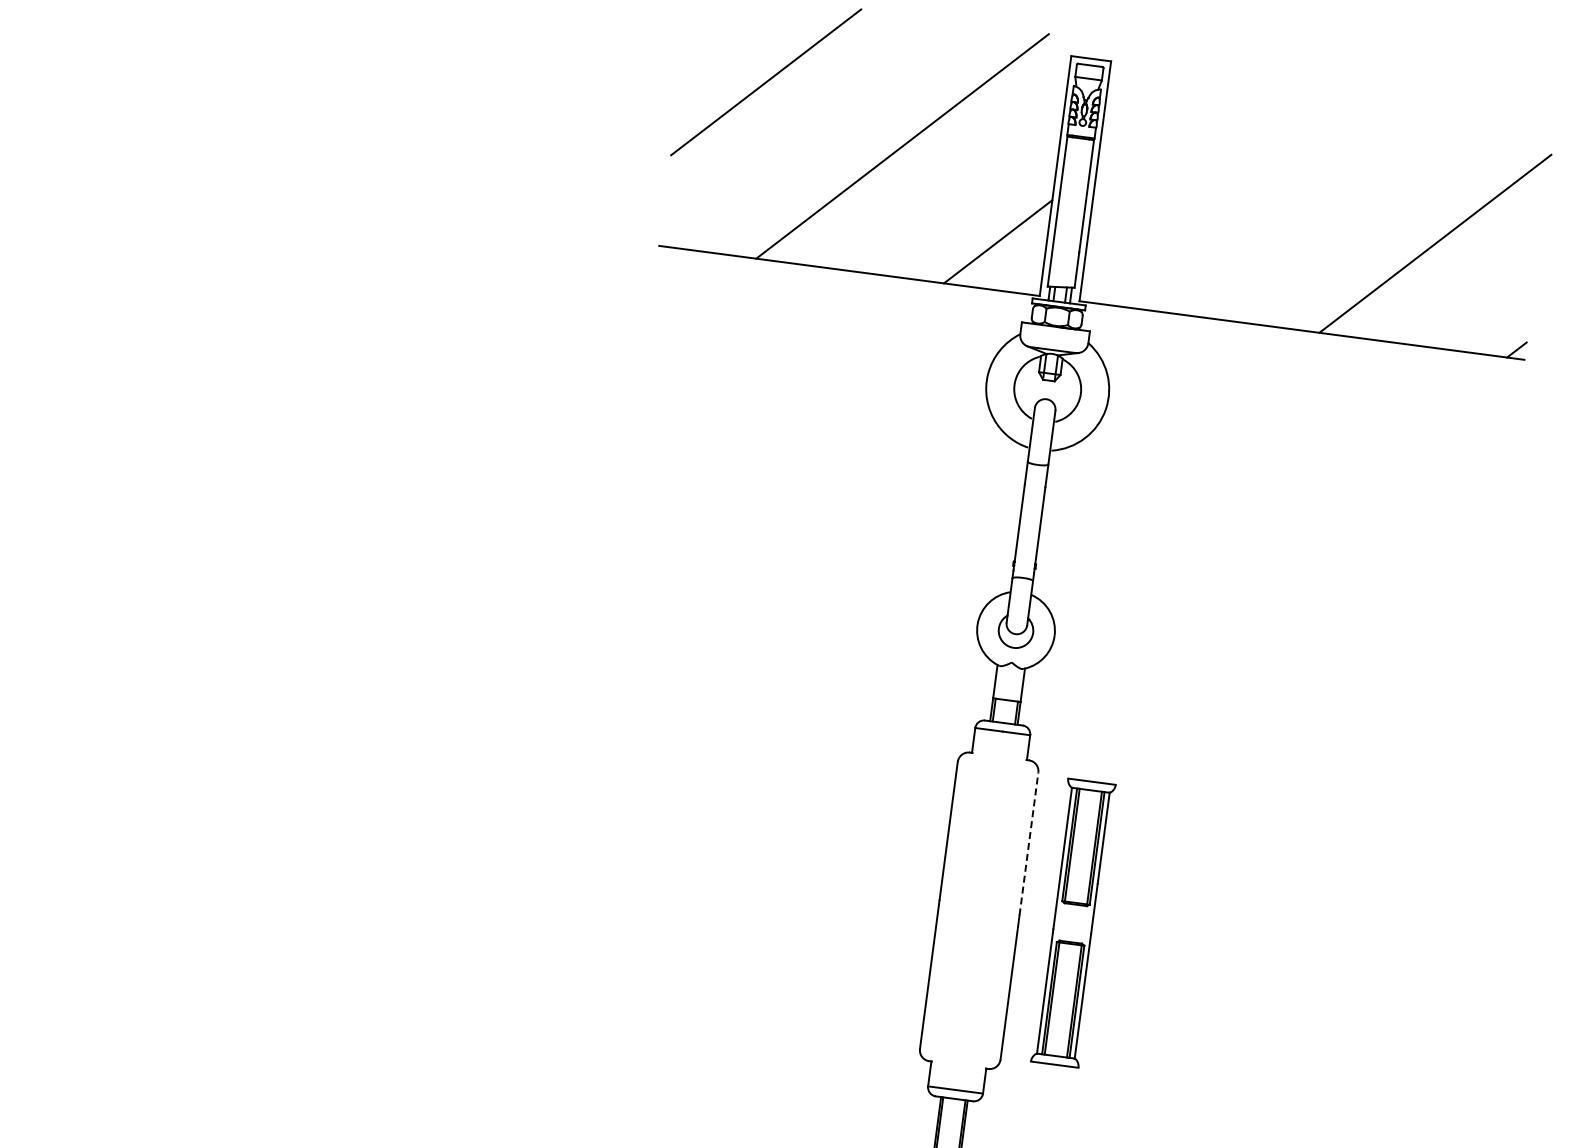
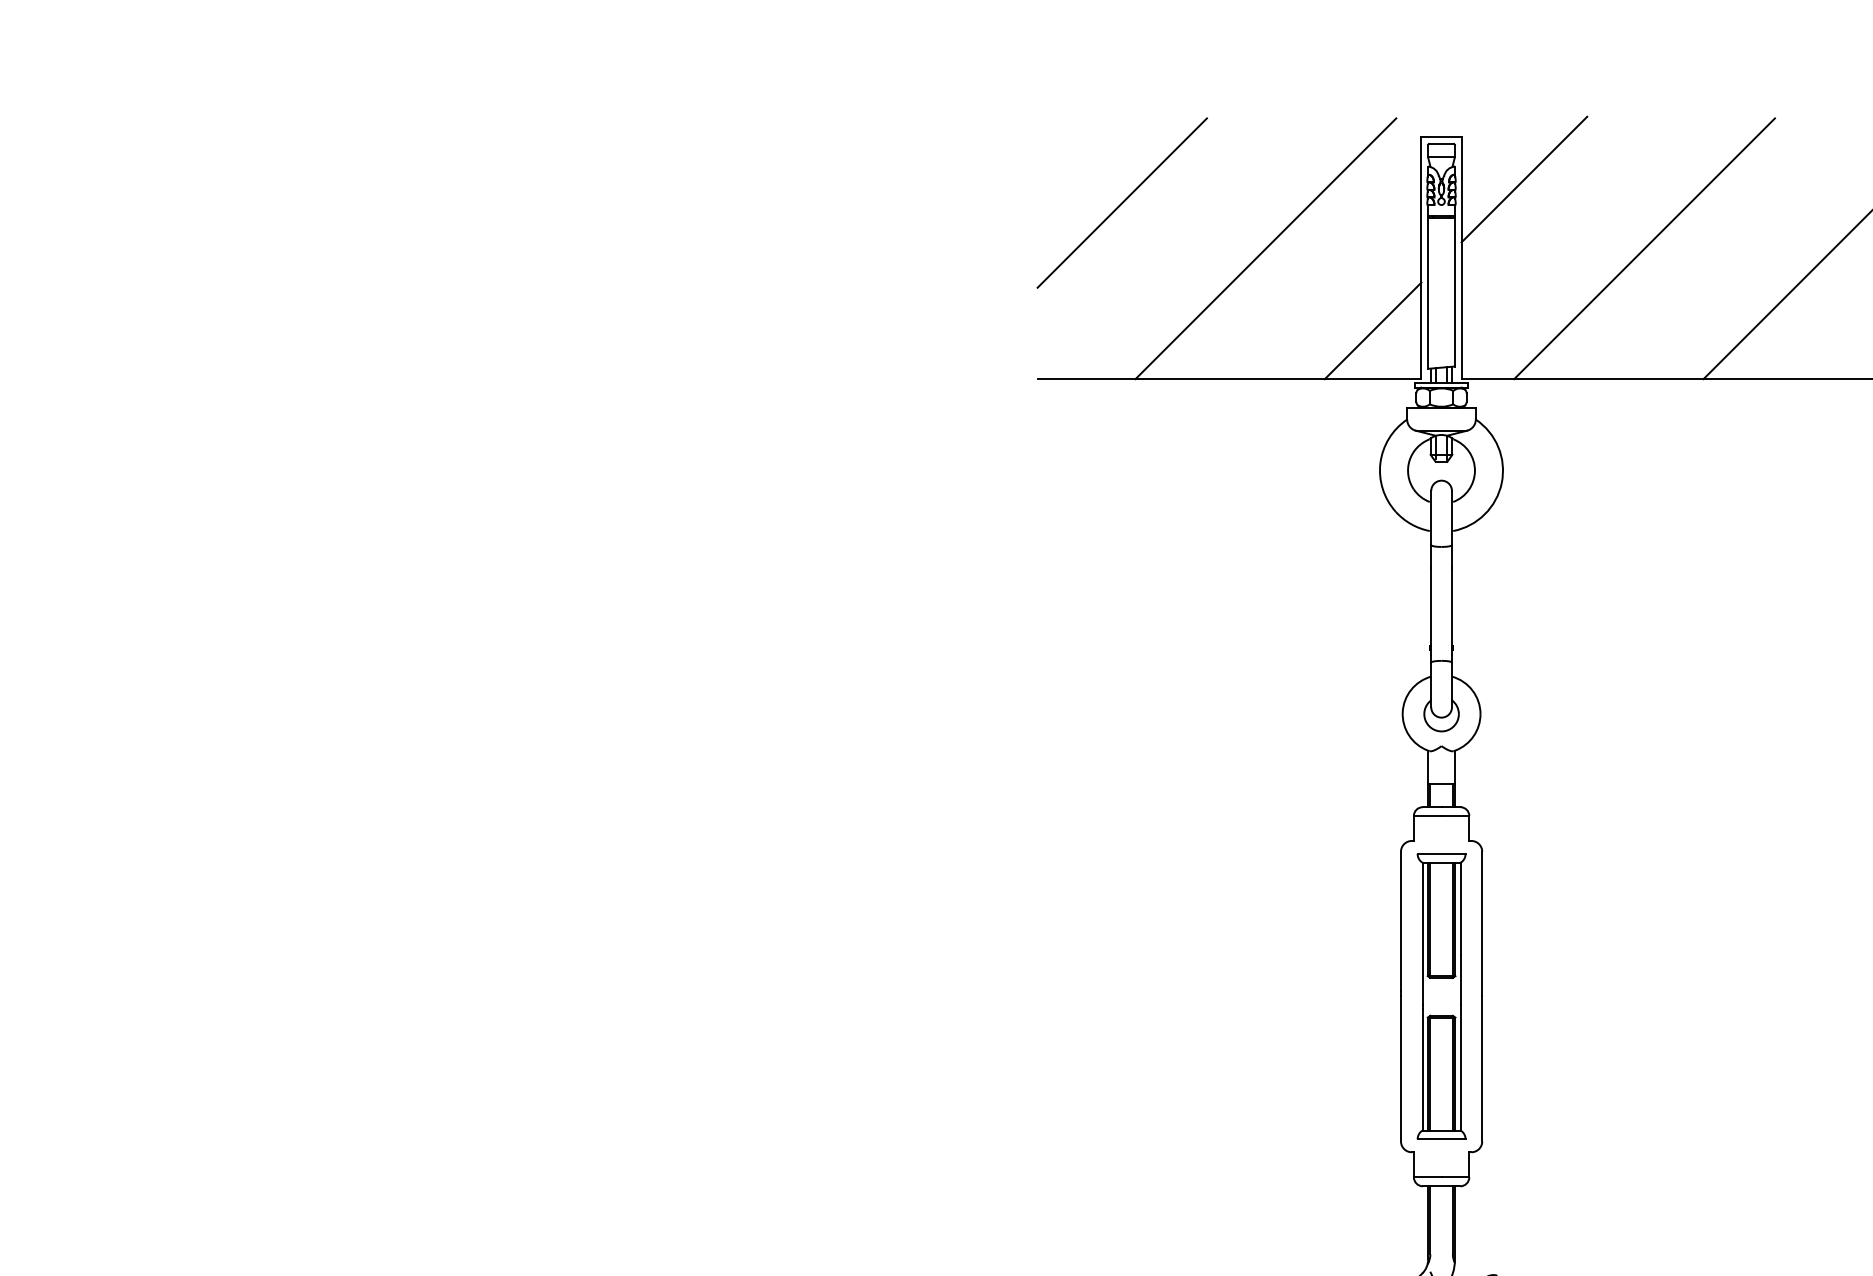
line: (1168, 111) -> (1524, 179), added
line: (1277, 195) -> (1644, 248), added
line: (1029, 843) -> (1482, 923), dashed -> solid
part: (1073, 923) -> (1441, 996), moved

